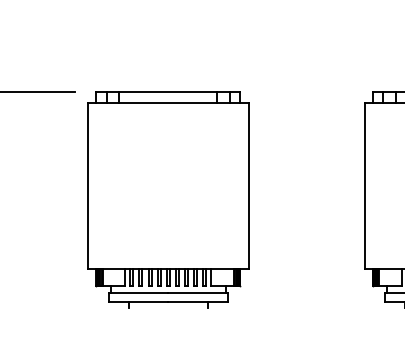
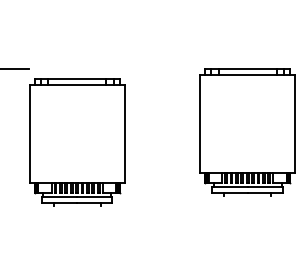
part: (169, 200) -> (77, 142), moved

